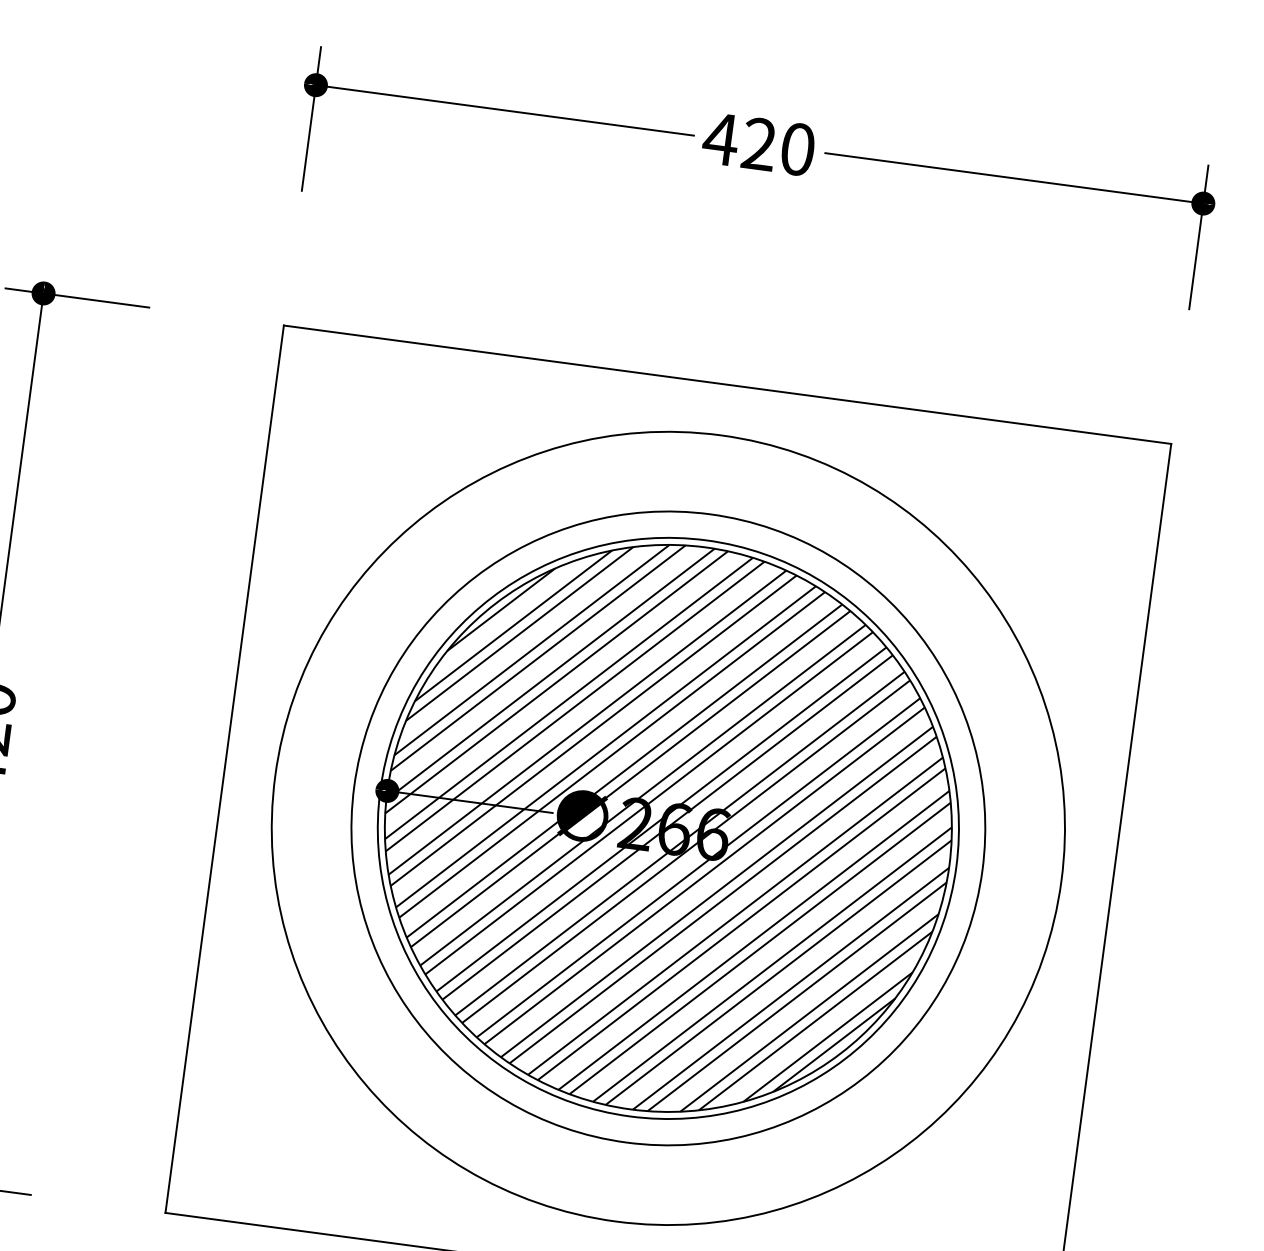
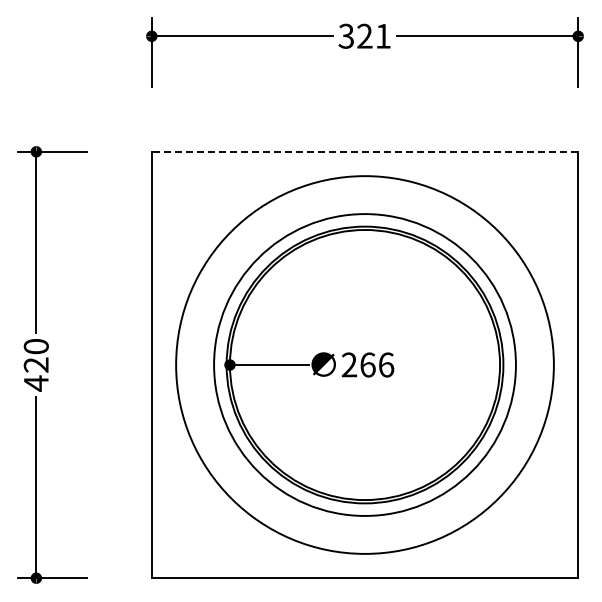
text: (758, 142) -> (364, 35), 420 -> 321
line: (726, 383) -> (364, 151), solid -> dashed
hatch: (669, 829) -> (365, 365), removed

